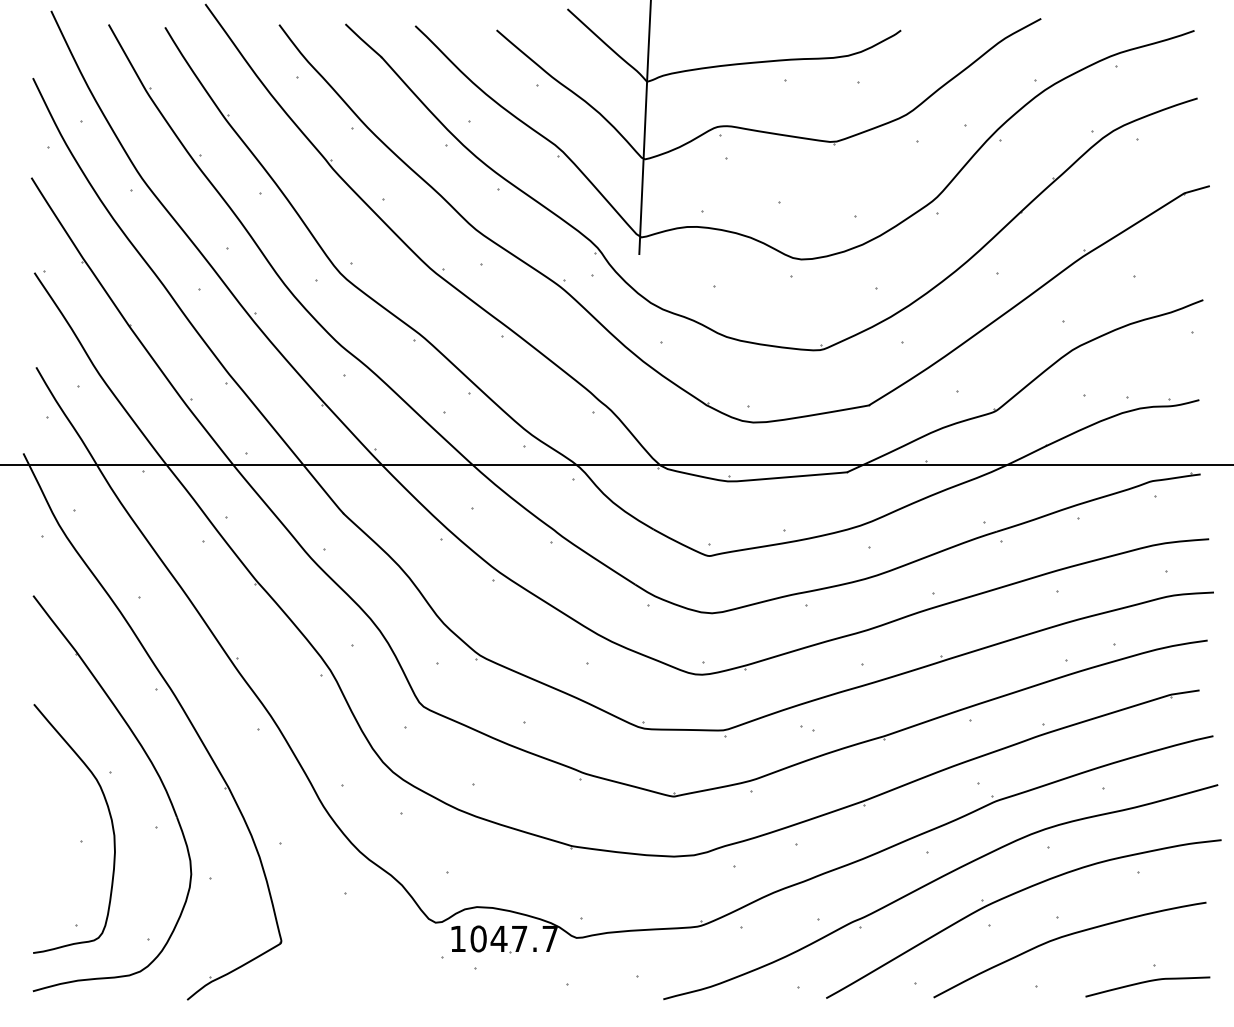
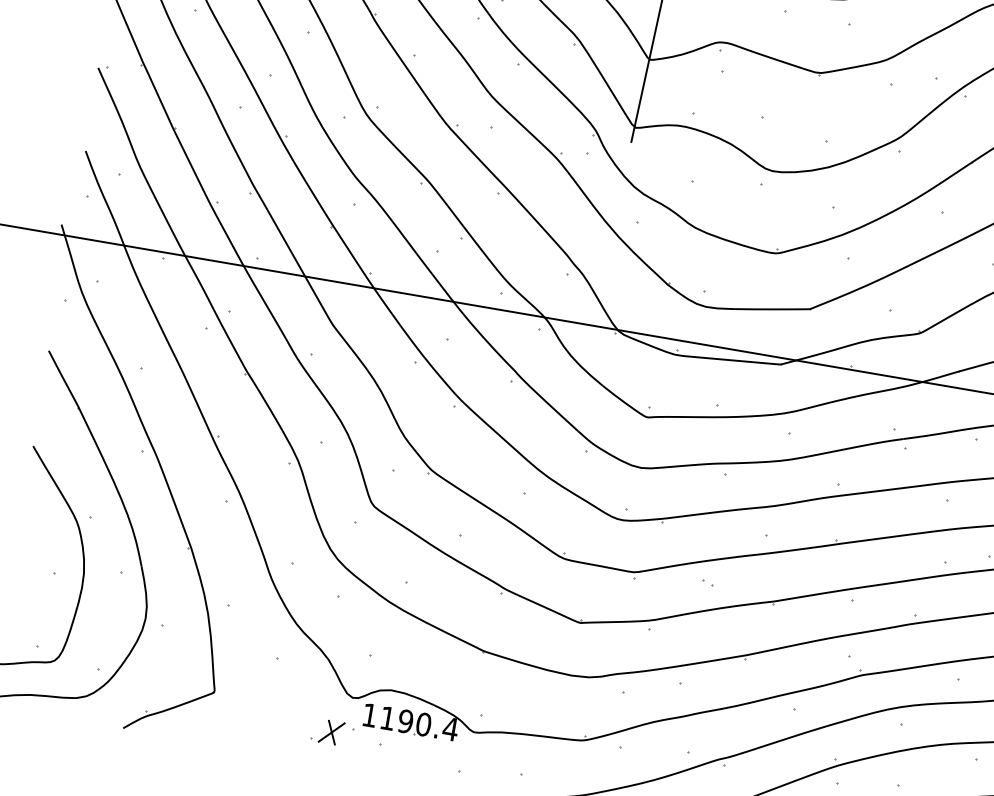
text: (514, 938) -> (419, 723), 1047.7 -> 1190.4
part: (414, 964) -> (327, 731), added

